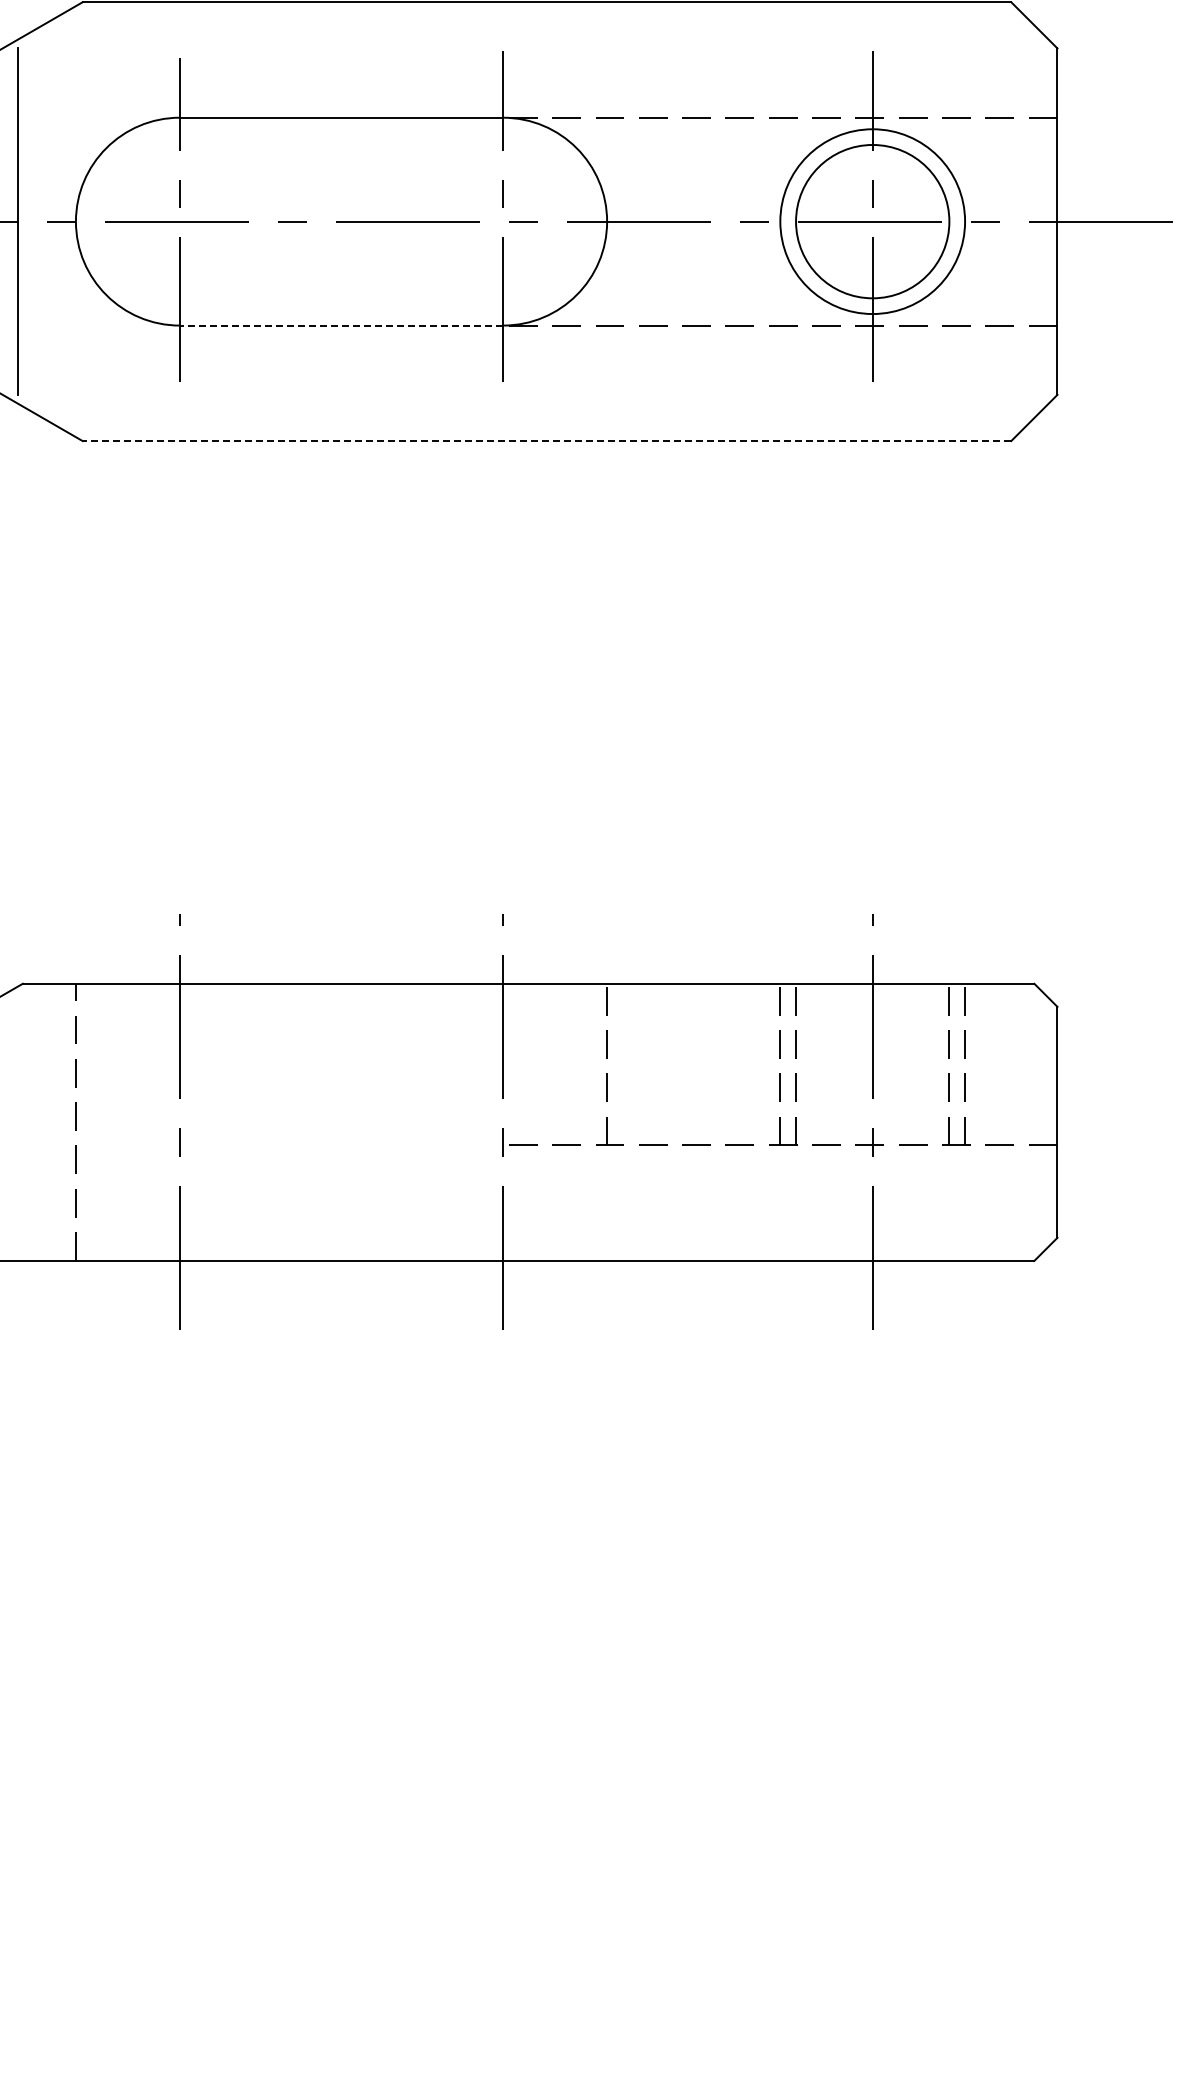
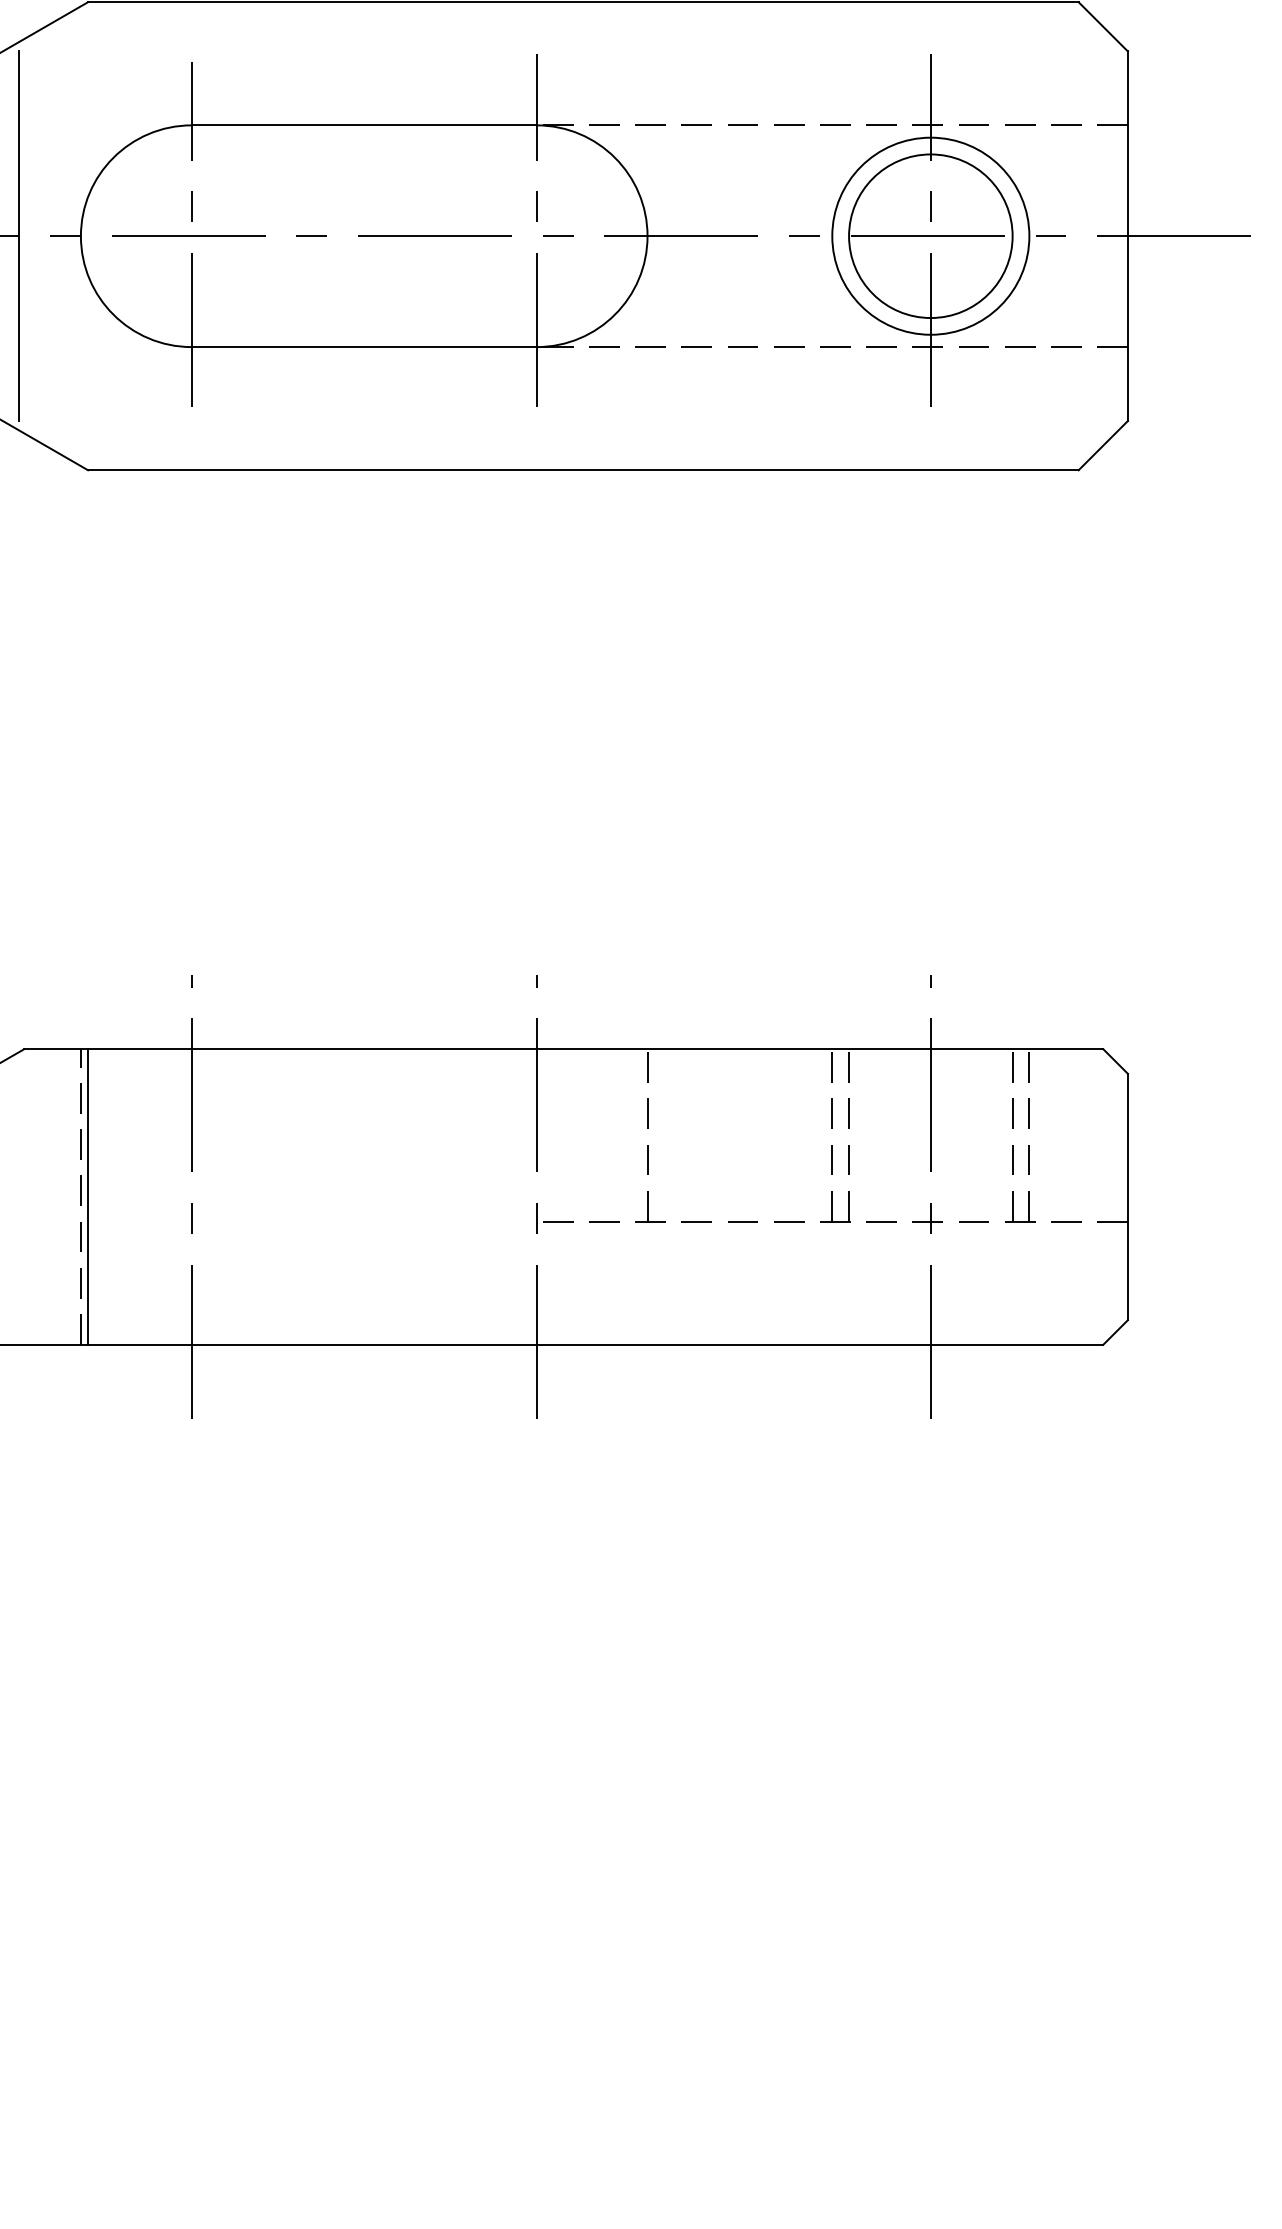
line: (341, 325) -> (364, 347), dashed -> solid
line: (546, 441) -> (582, 470), dashed -> solid
line: (82, 1121) -> (87, 1196), added

